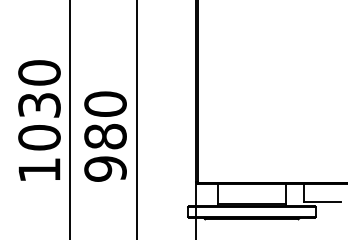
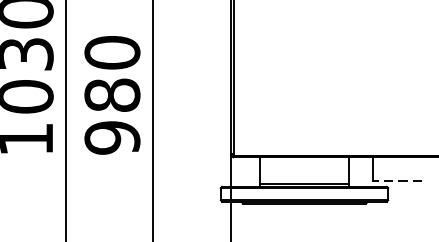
line: (322, 201) -> (397, 180), solid -> dashed

